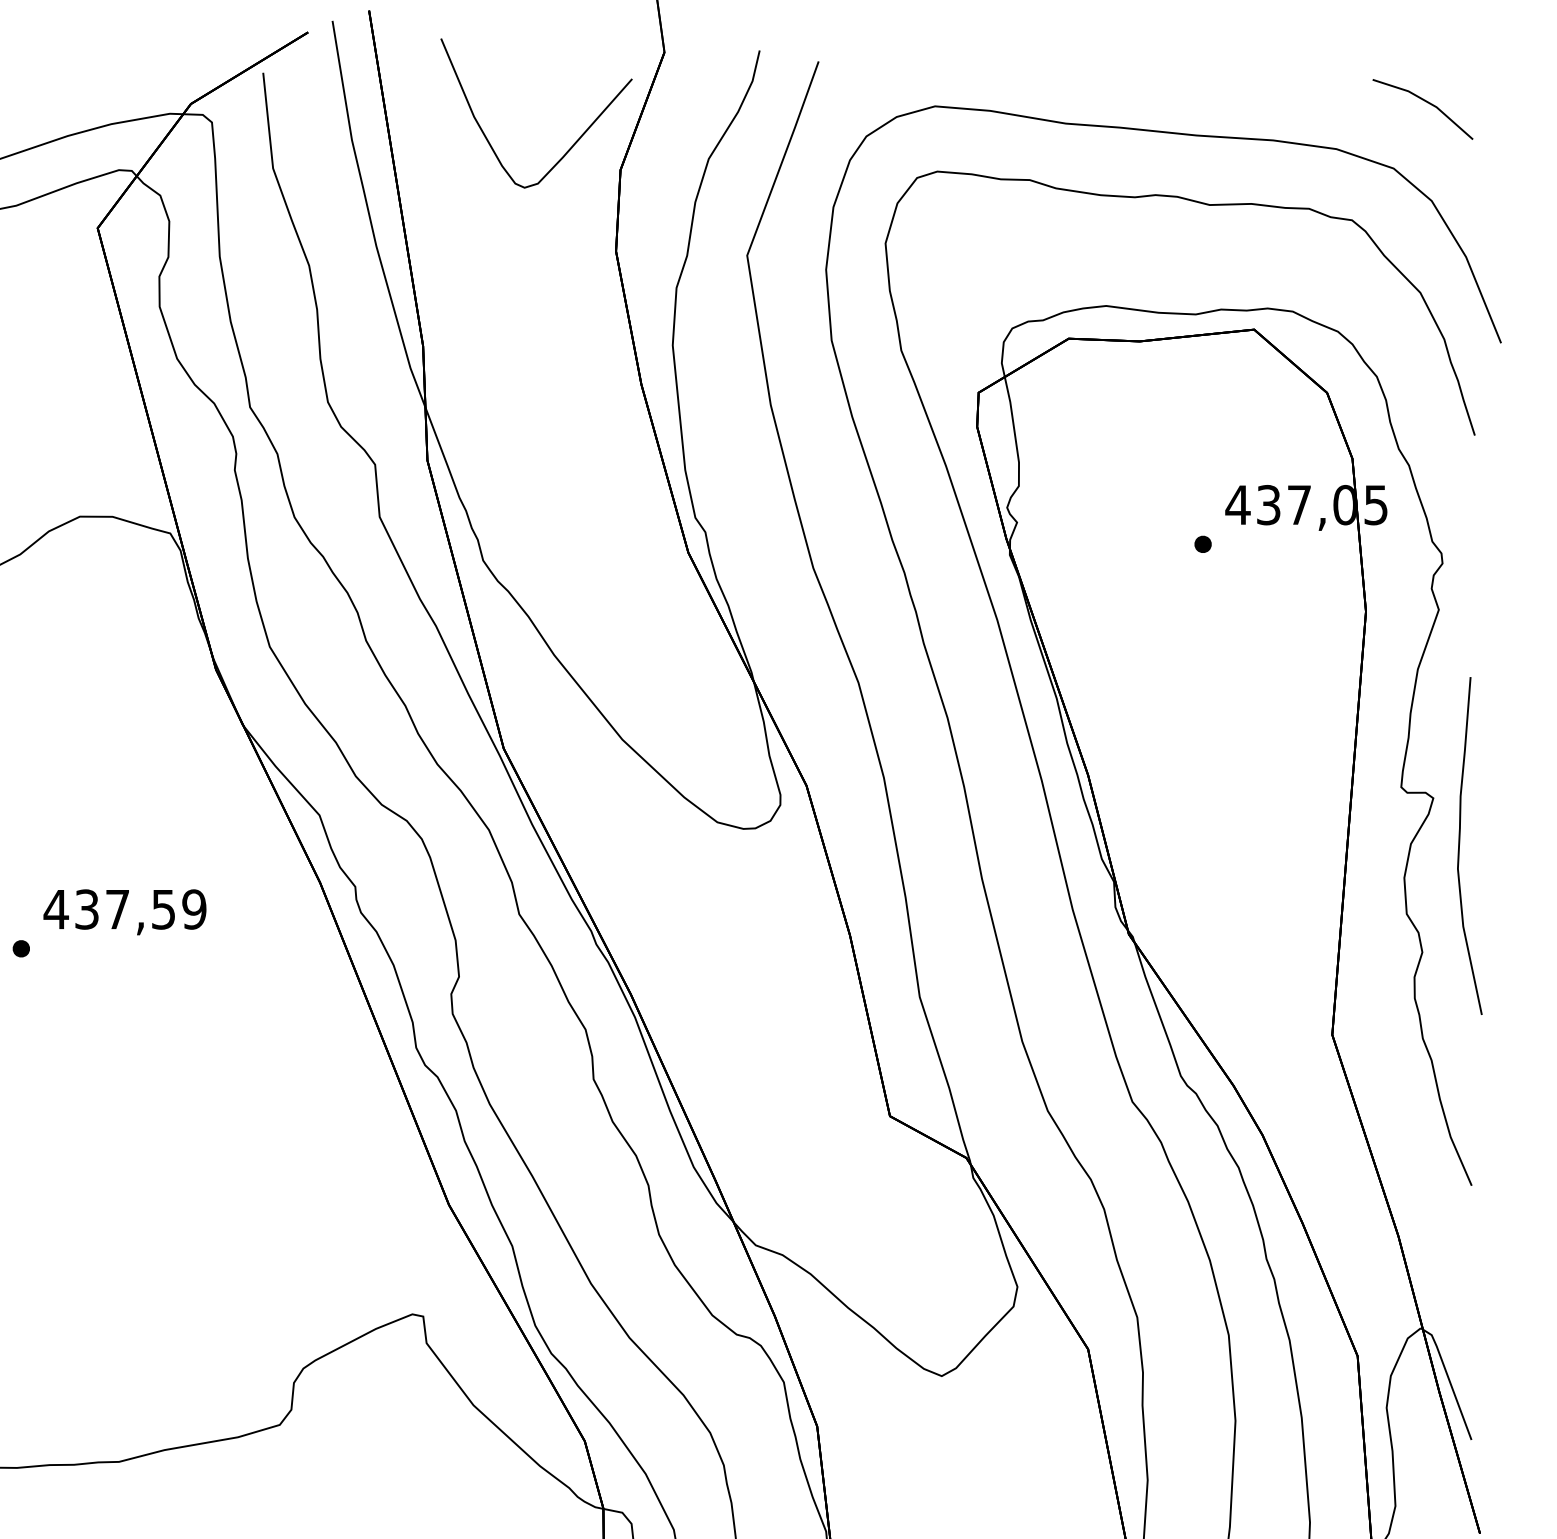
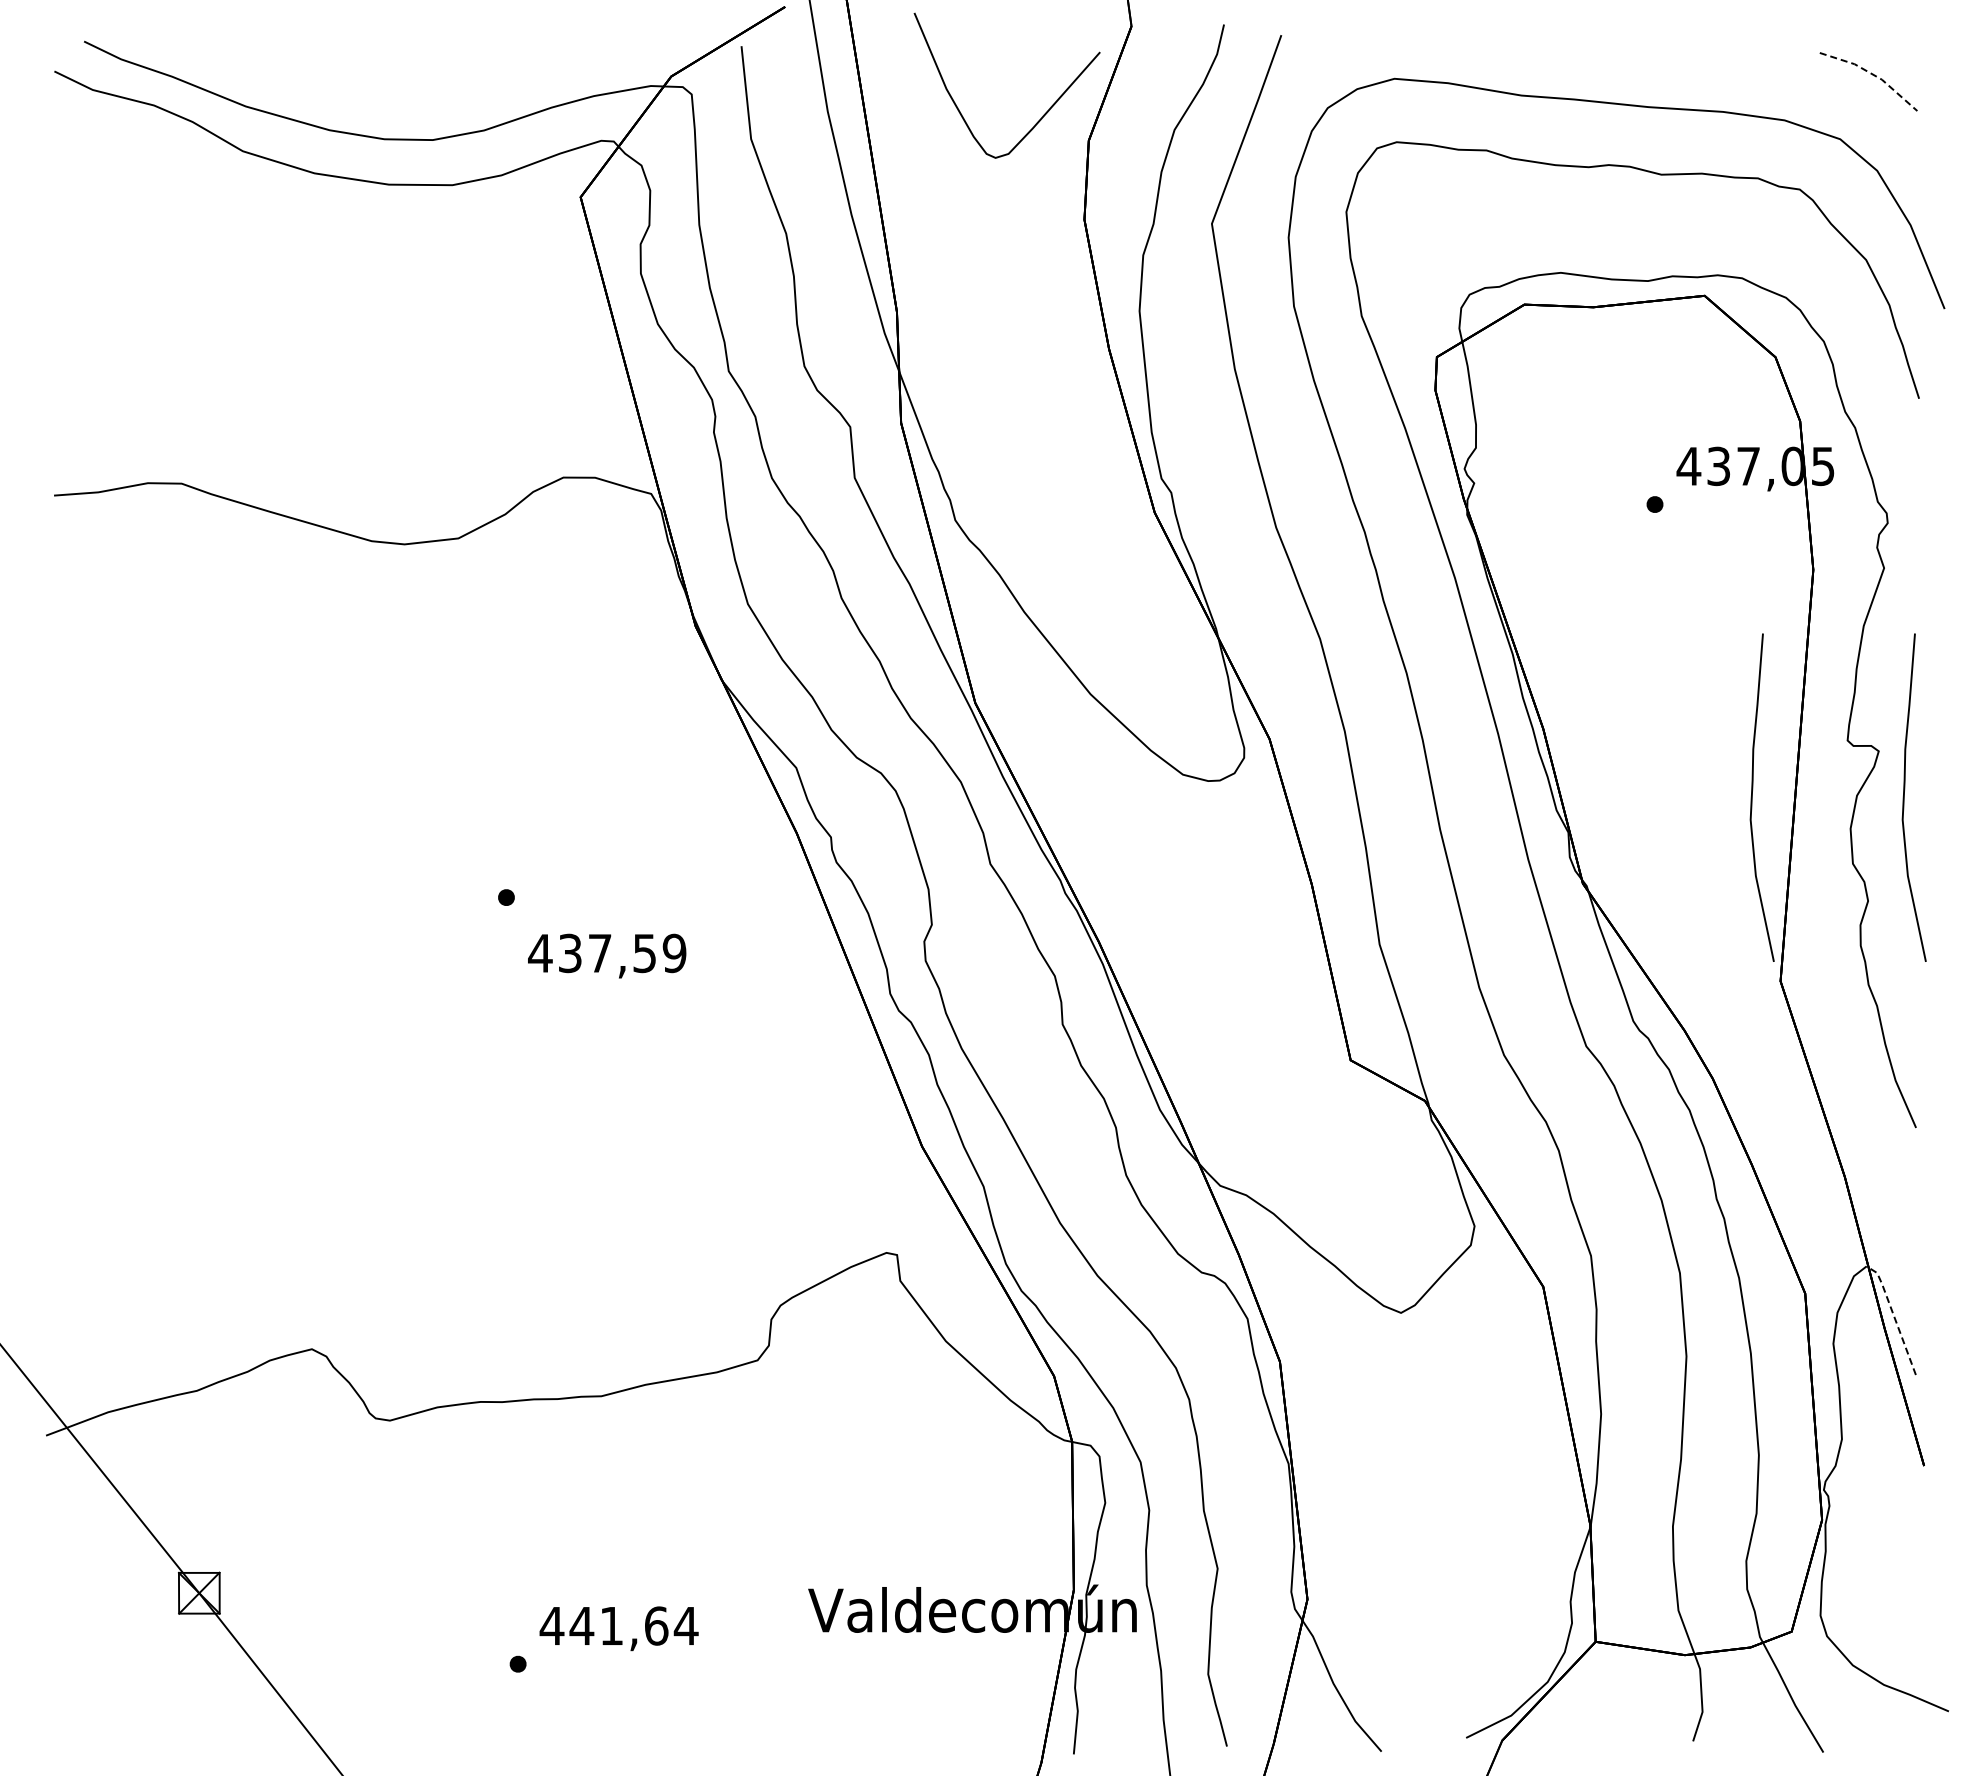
line: (1427, 101) -> (1873, 74), solid -> dashed
curve: (1303, 845) -> (1752, 797), added
text: (125, 911) -> (607, 955), moved
line: (1449, 1379) -> (1894, 1316), solid -> dashed

